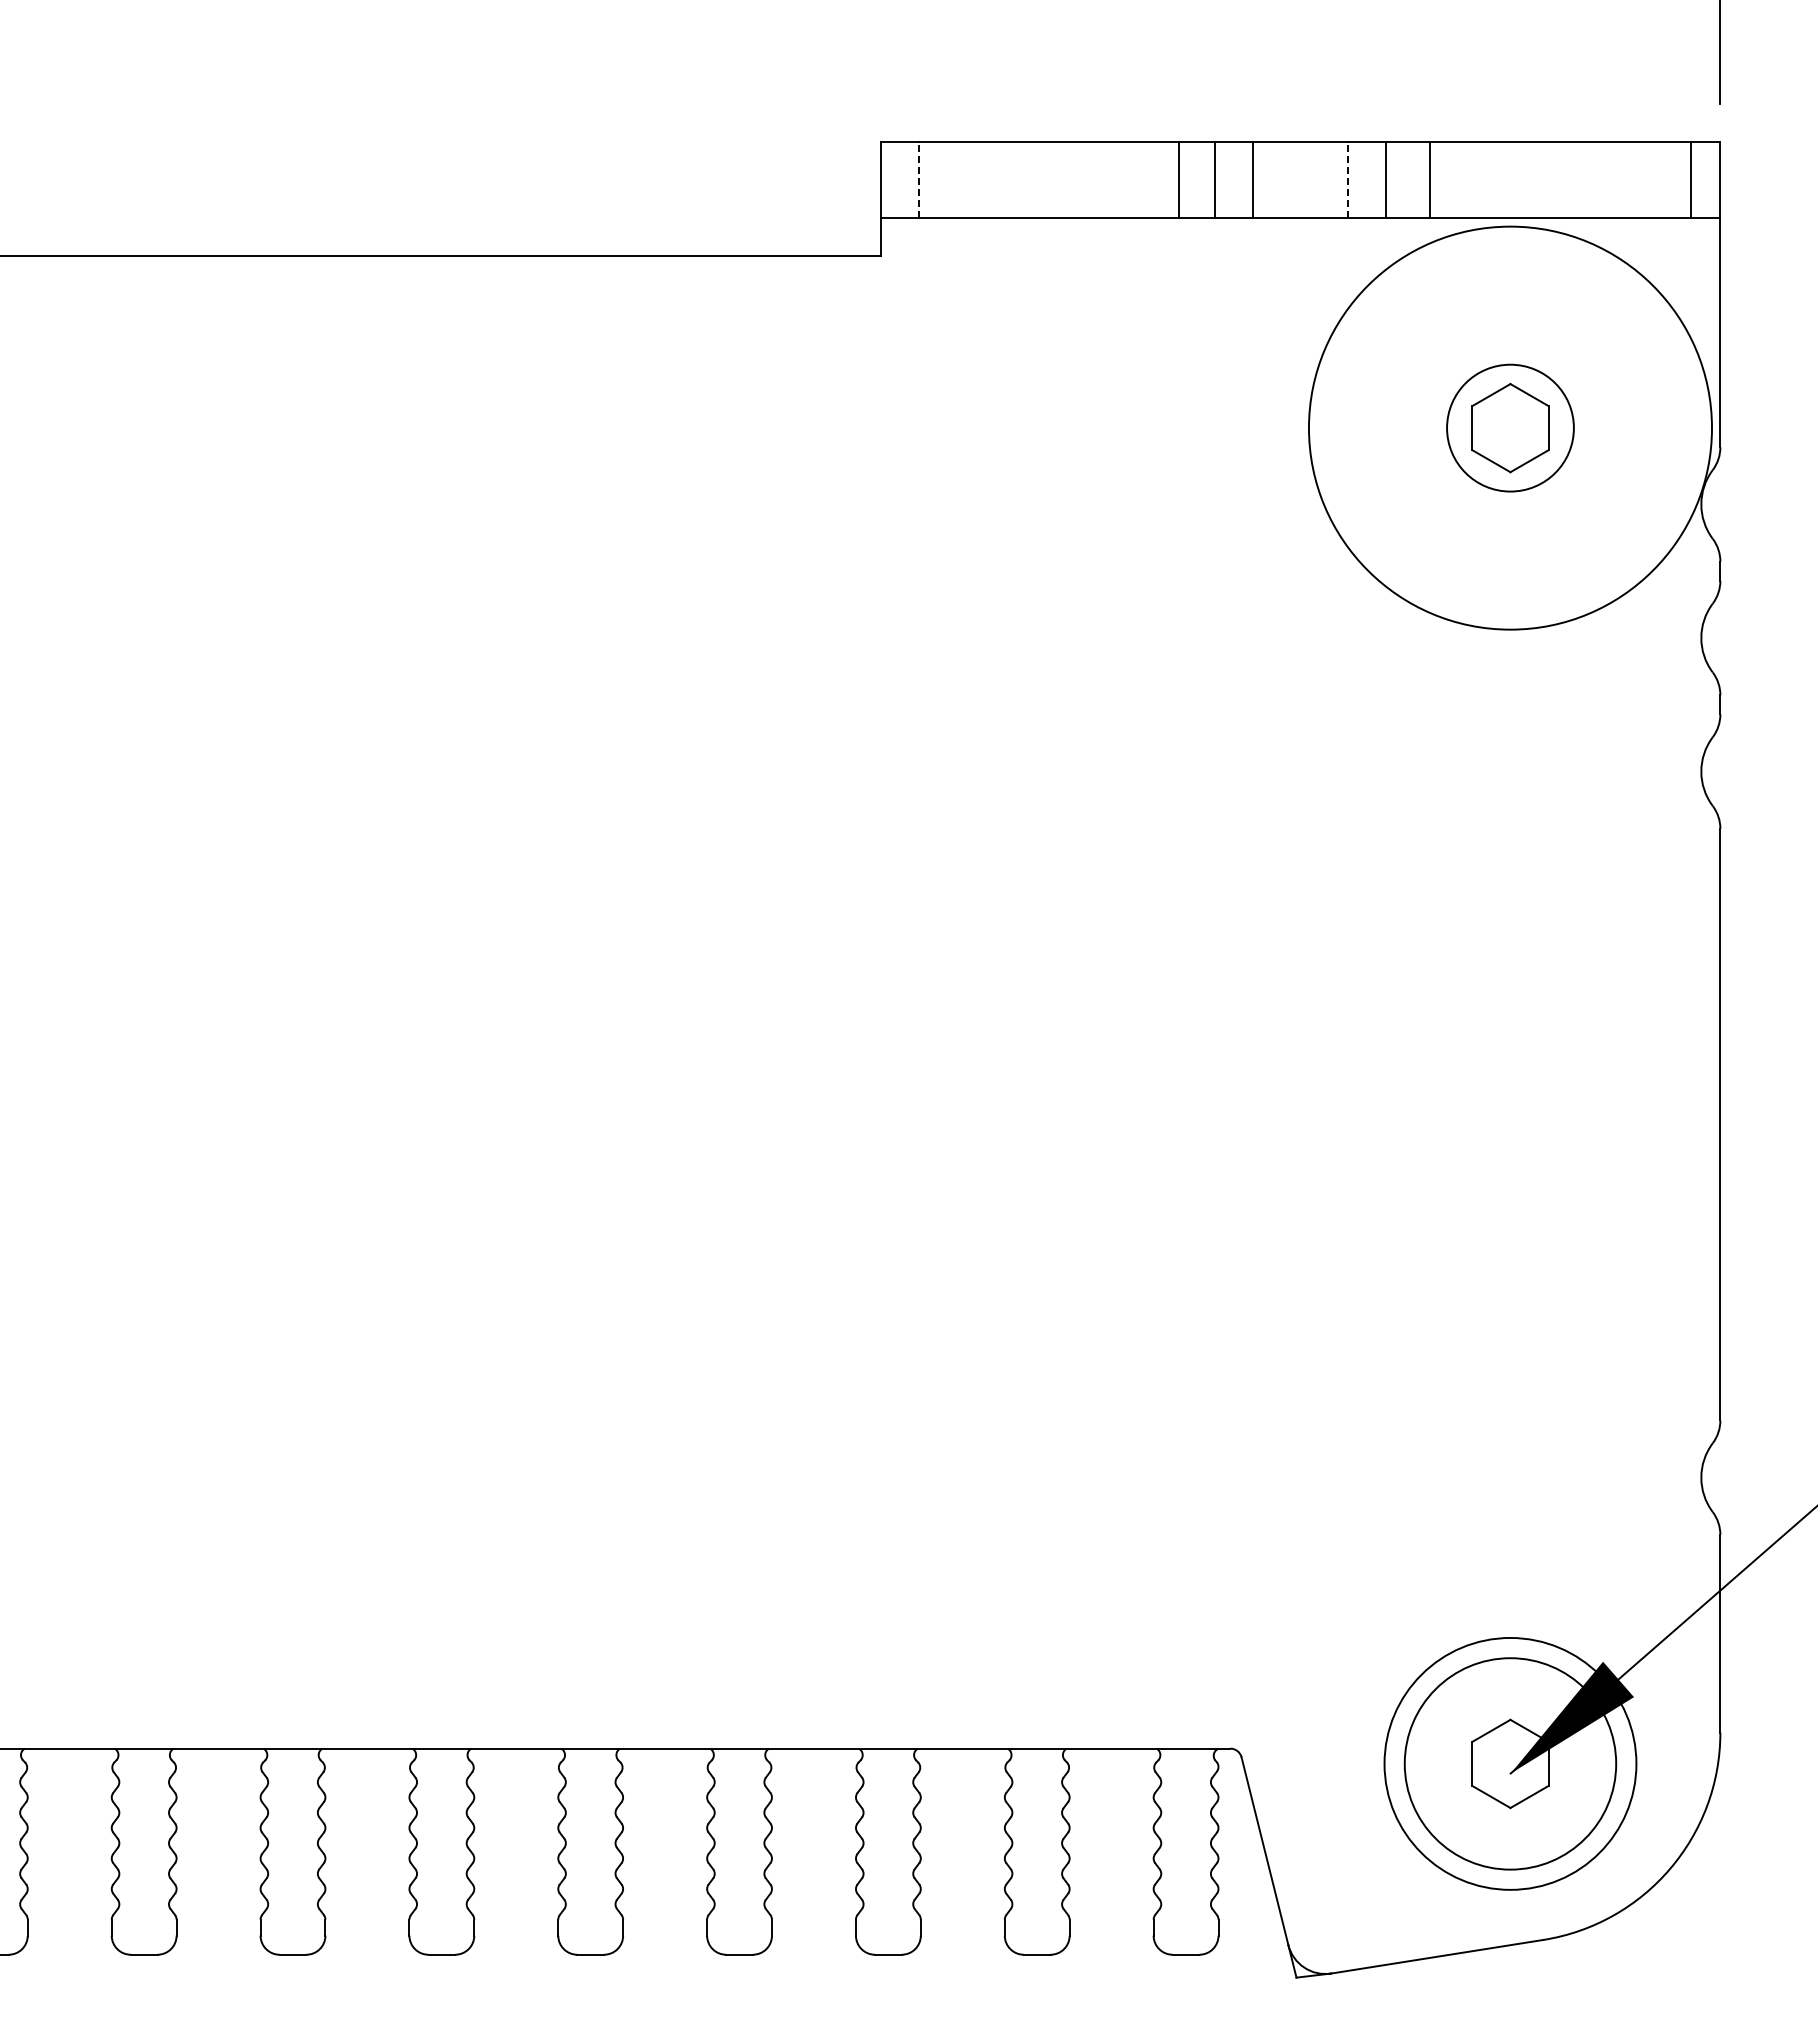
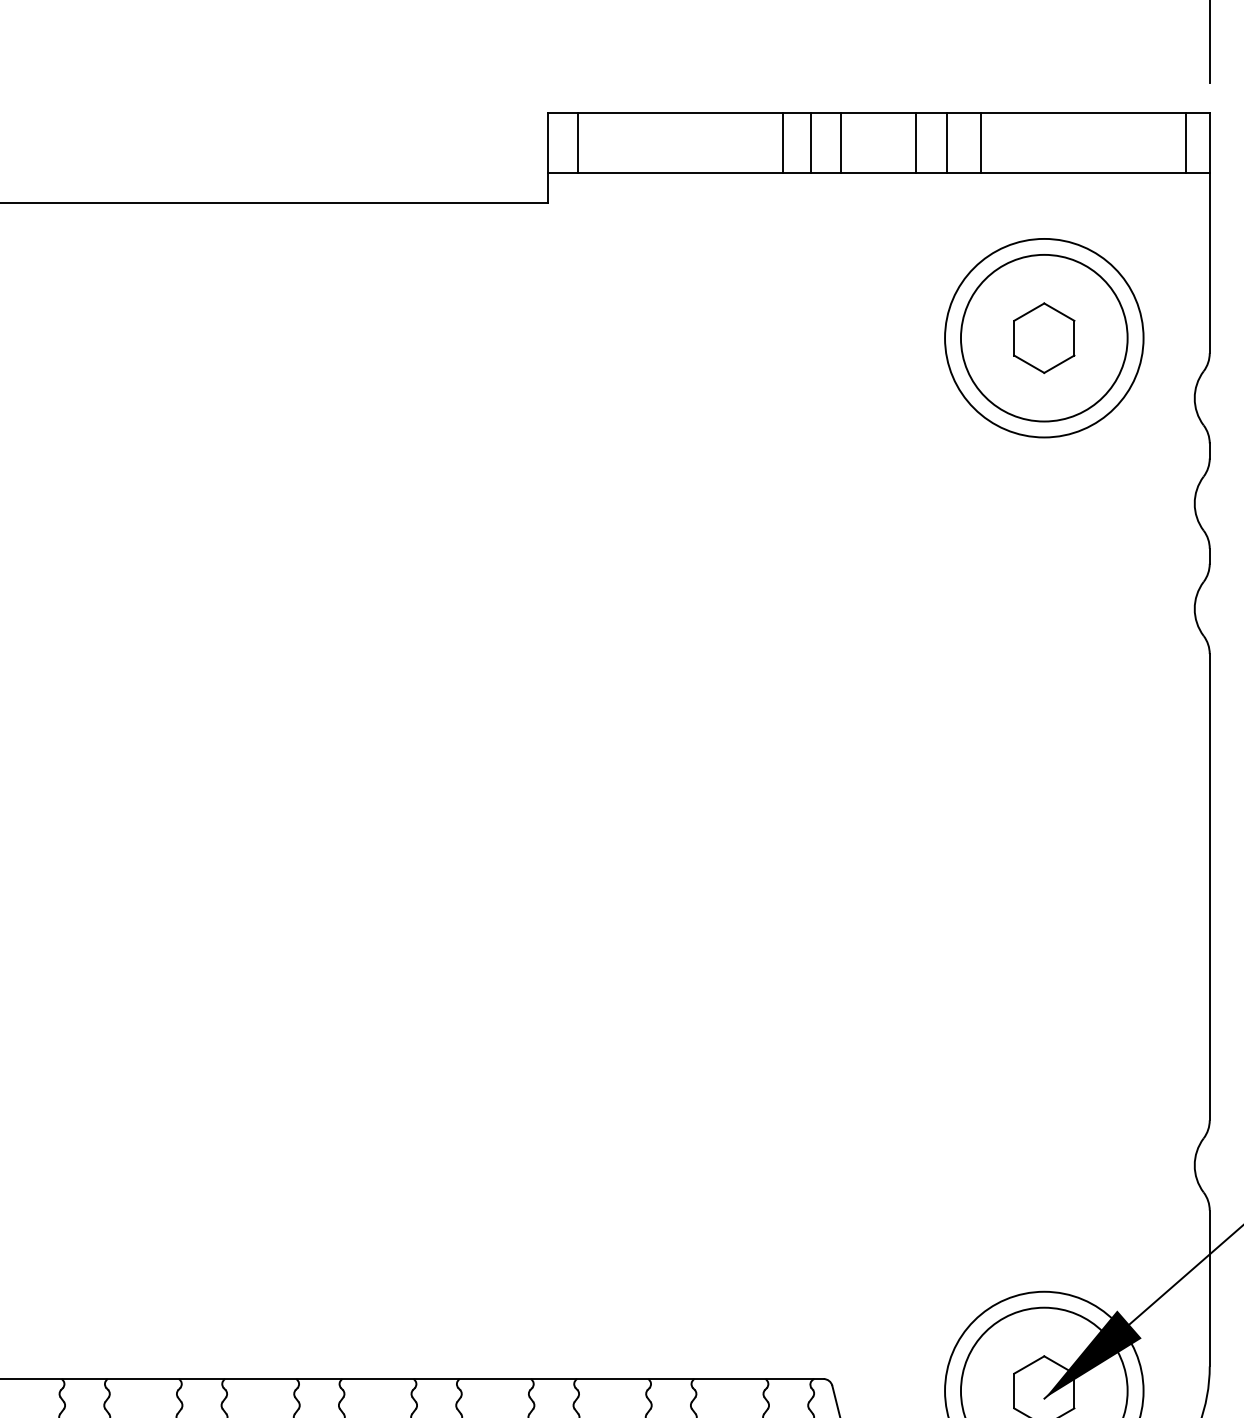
line: (918, 179) -> (577, 142), dashed -> solid
line: (1348, 179) -> (916, 142), dashed -> solid
circle: (1510, 427) -> (1044, 337), size x1.67
circle: (1510, 428) -> (1044, 338), size x0.62

